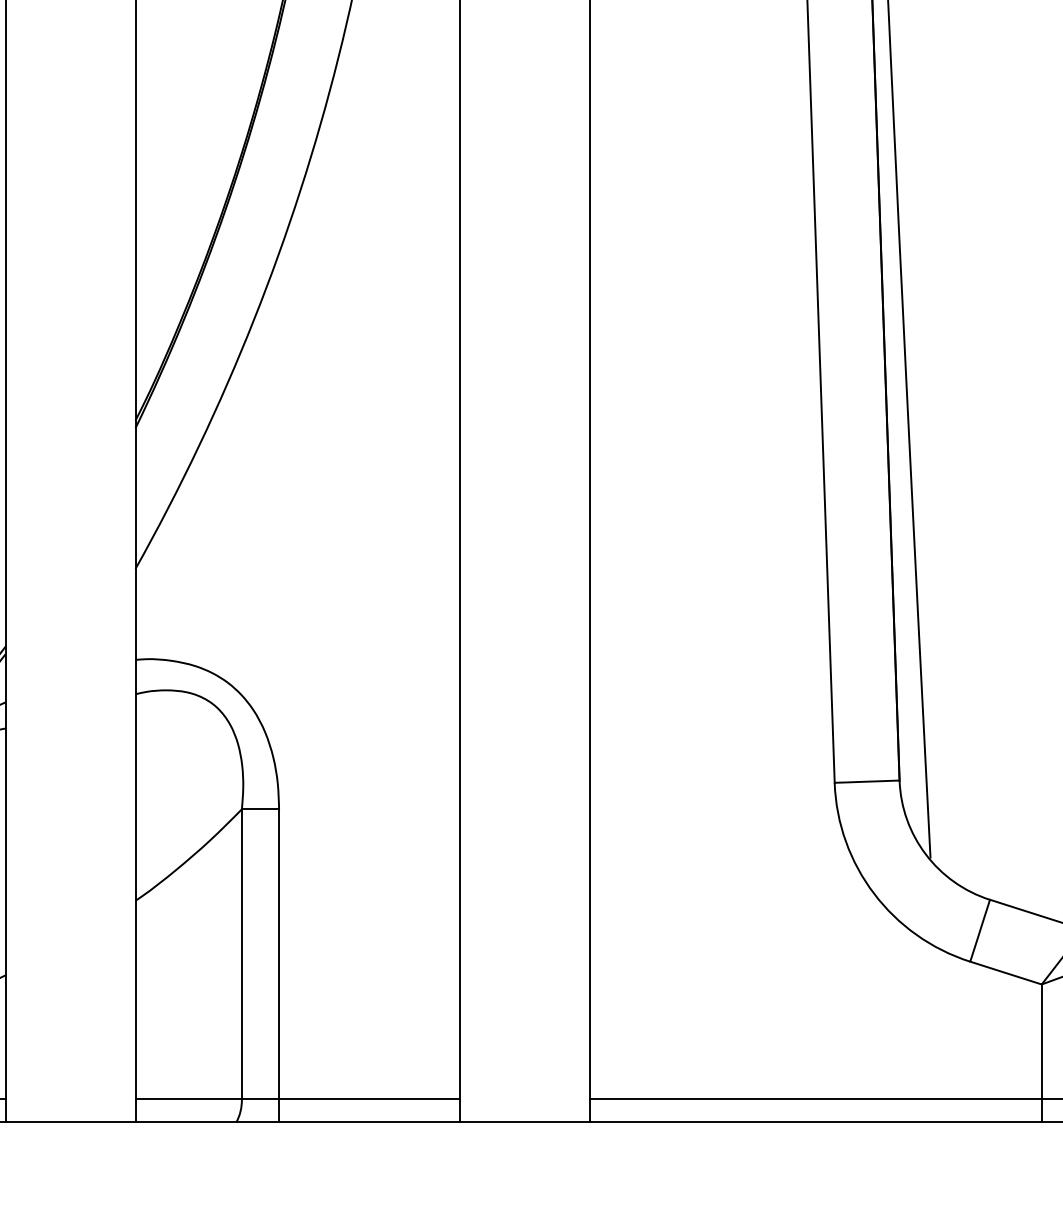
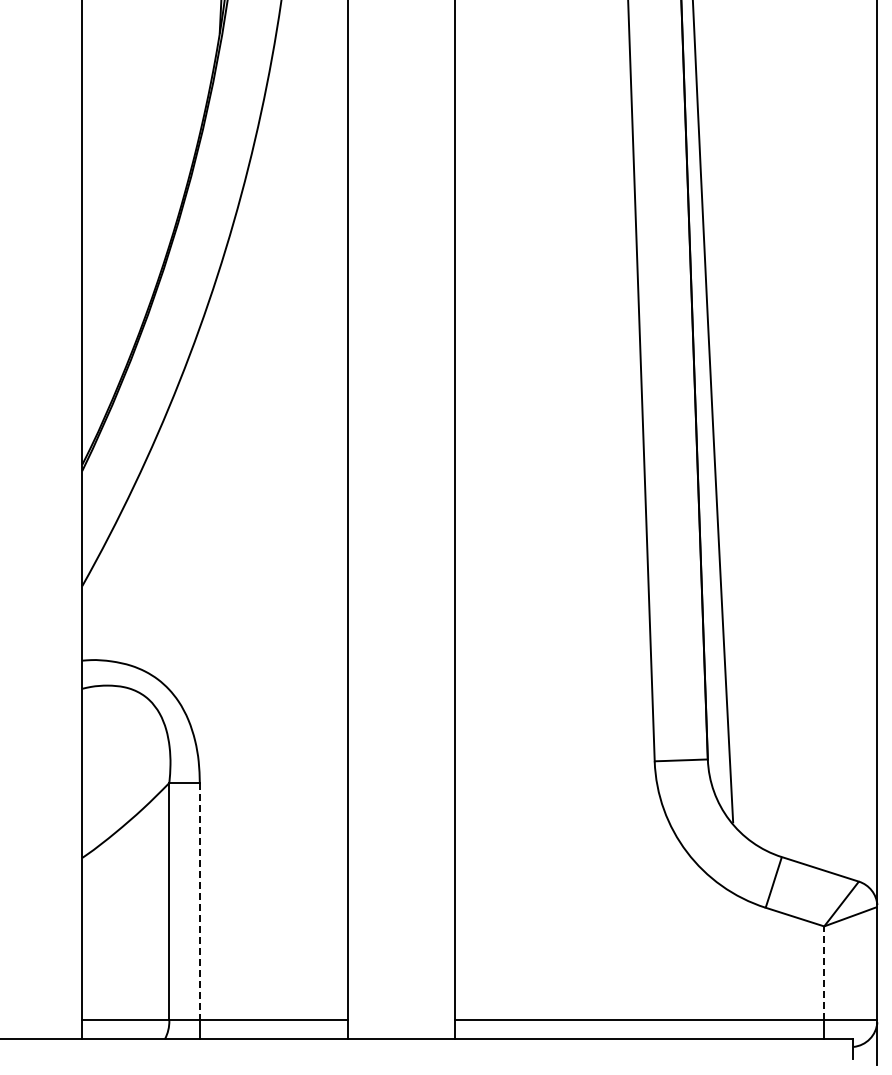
line: (278, 954) -> (199, 901), solid -> dashed
line: (1042, 1040) -> (824, 972), solid -> dashed

